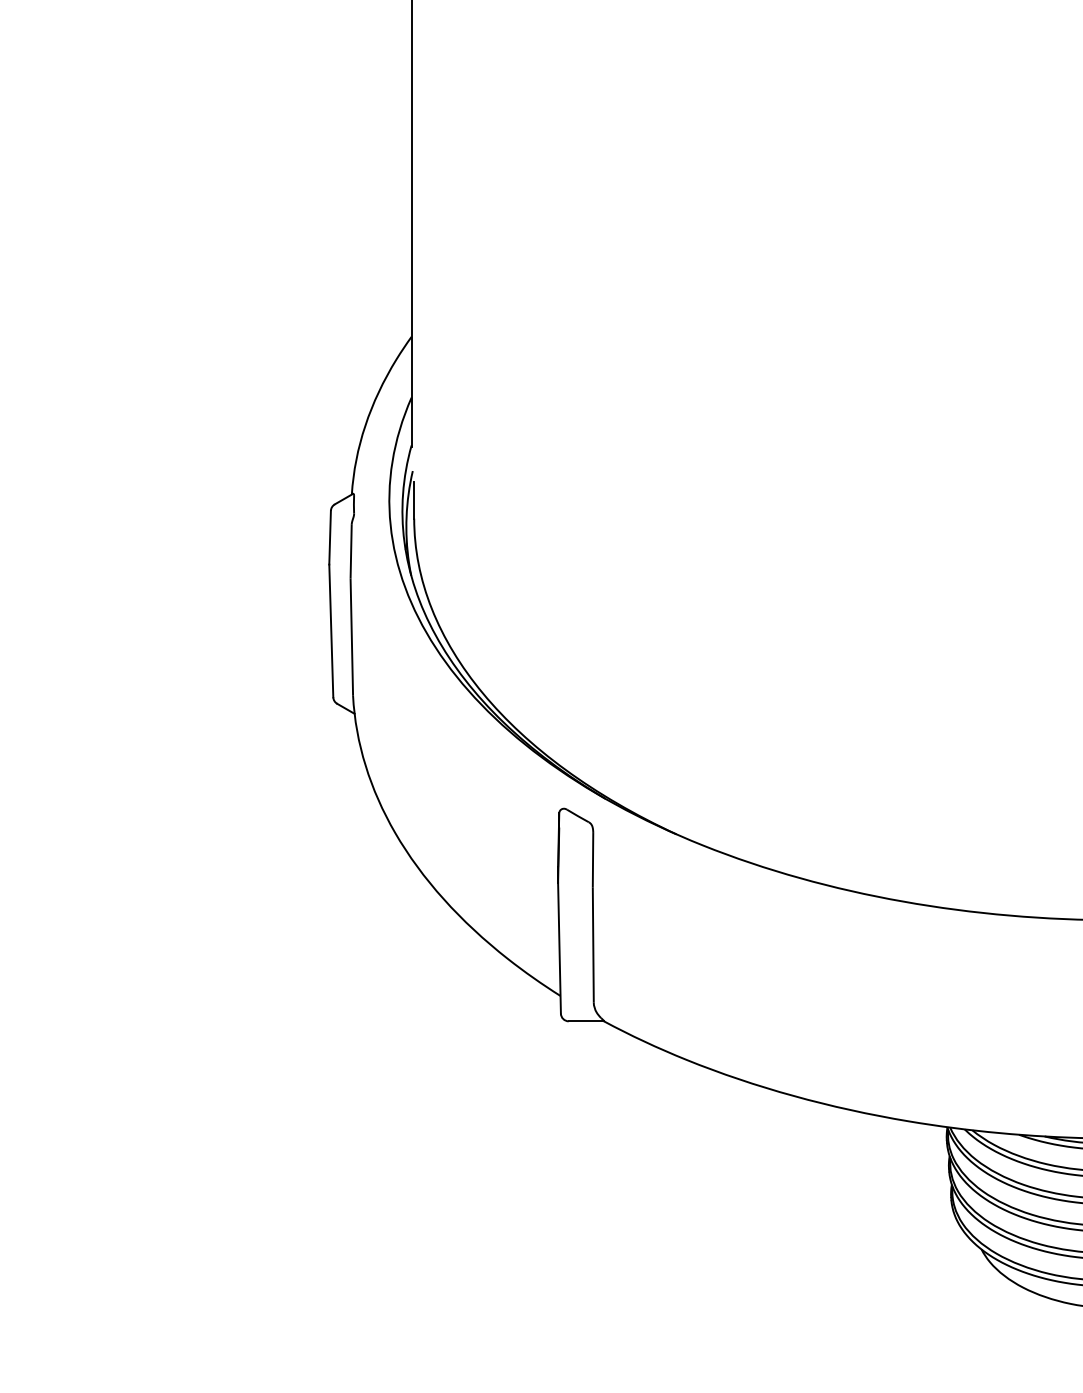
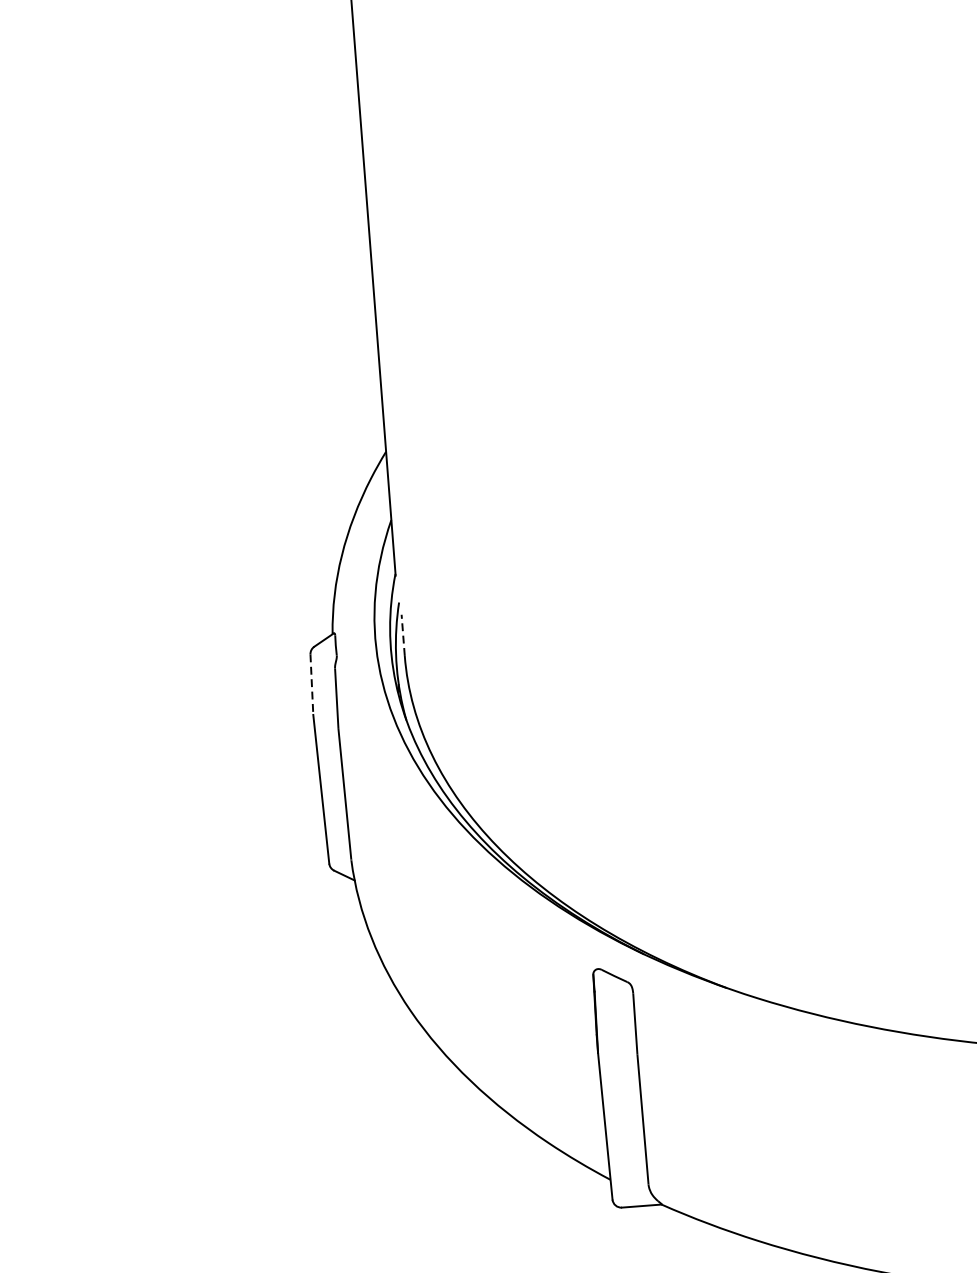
line: (414, 499) -> (403, 634), solid -> dashed
line: (330, 537) -> (312, 684), solid -> dashed

